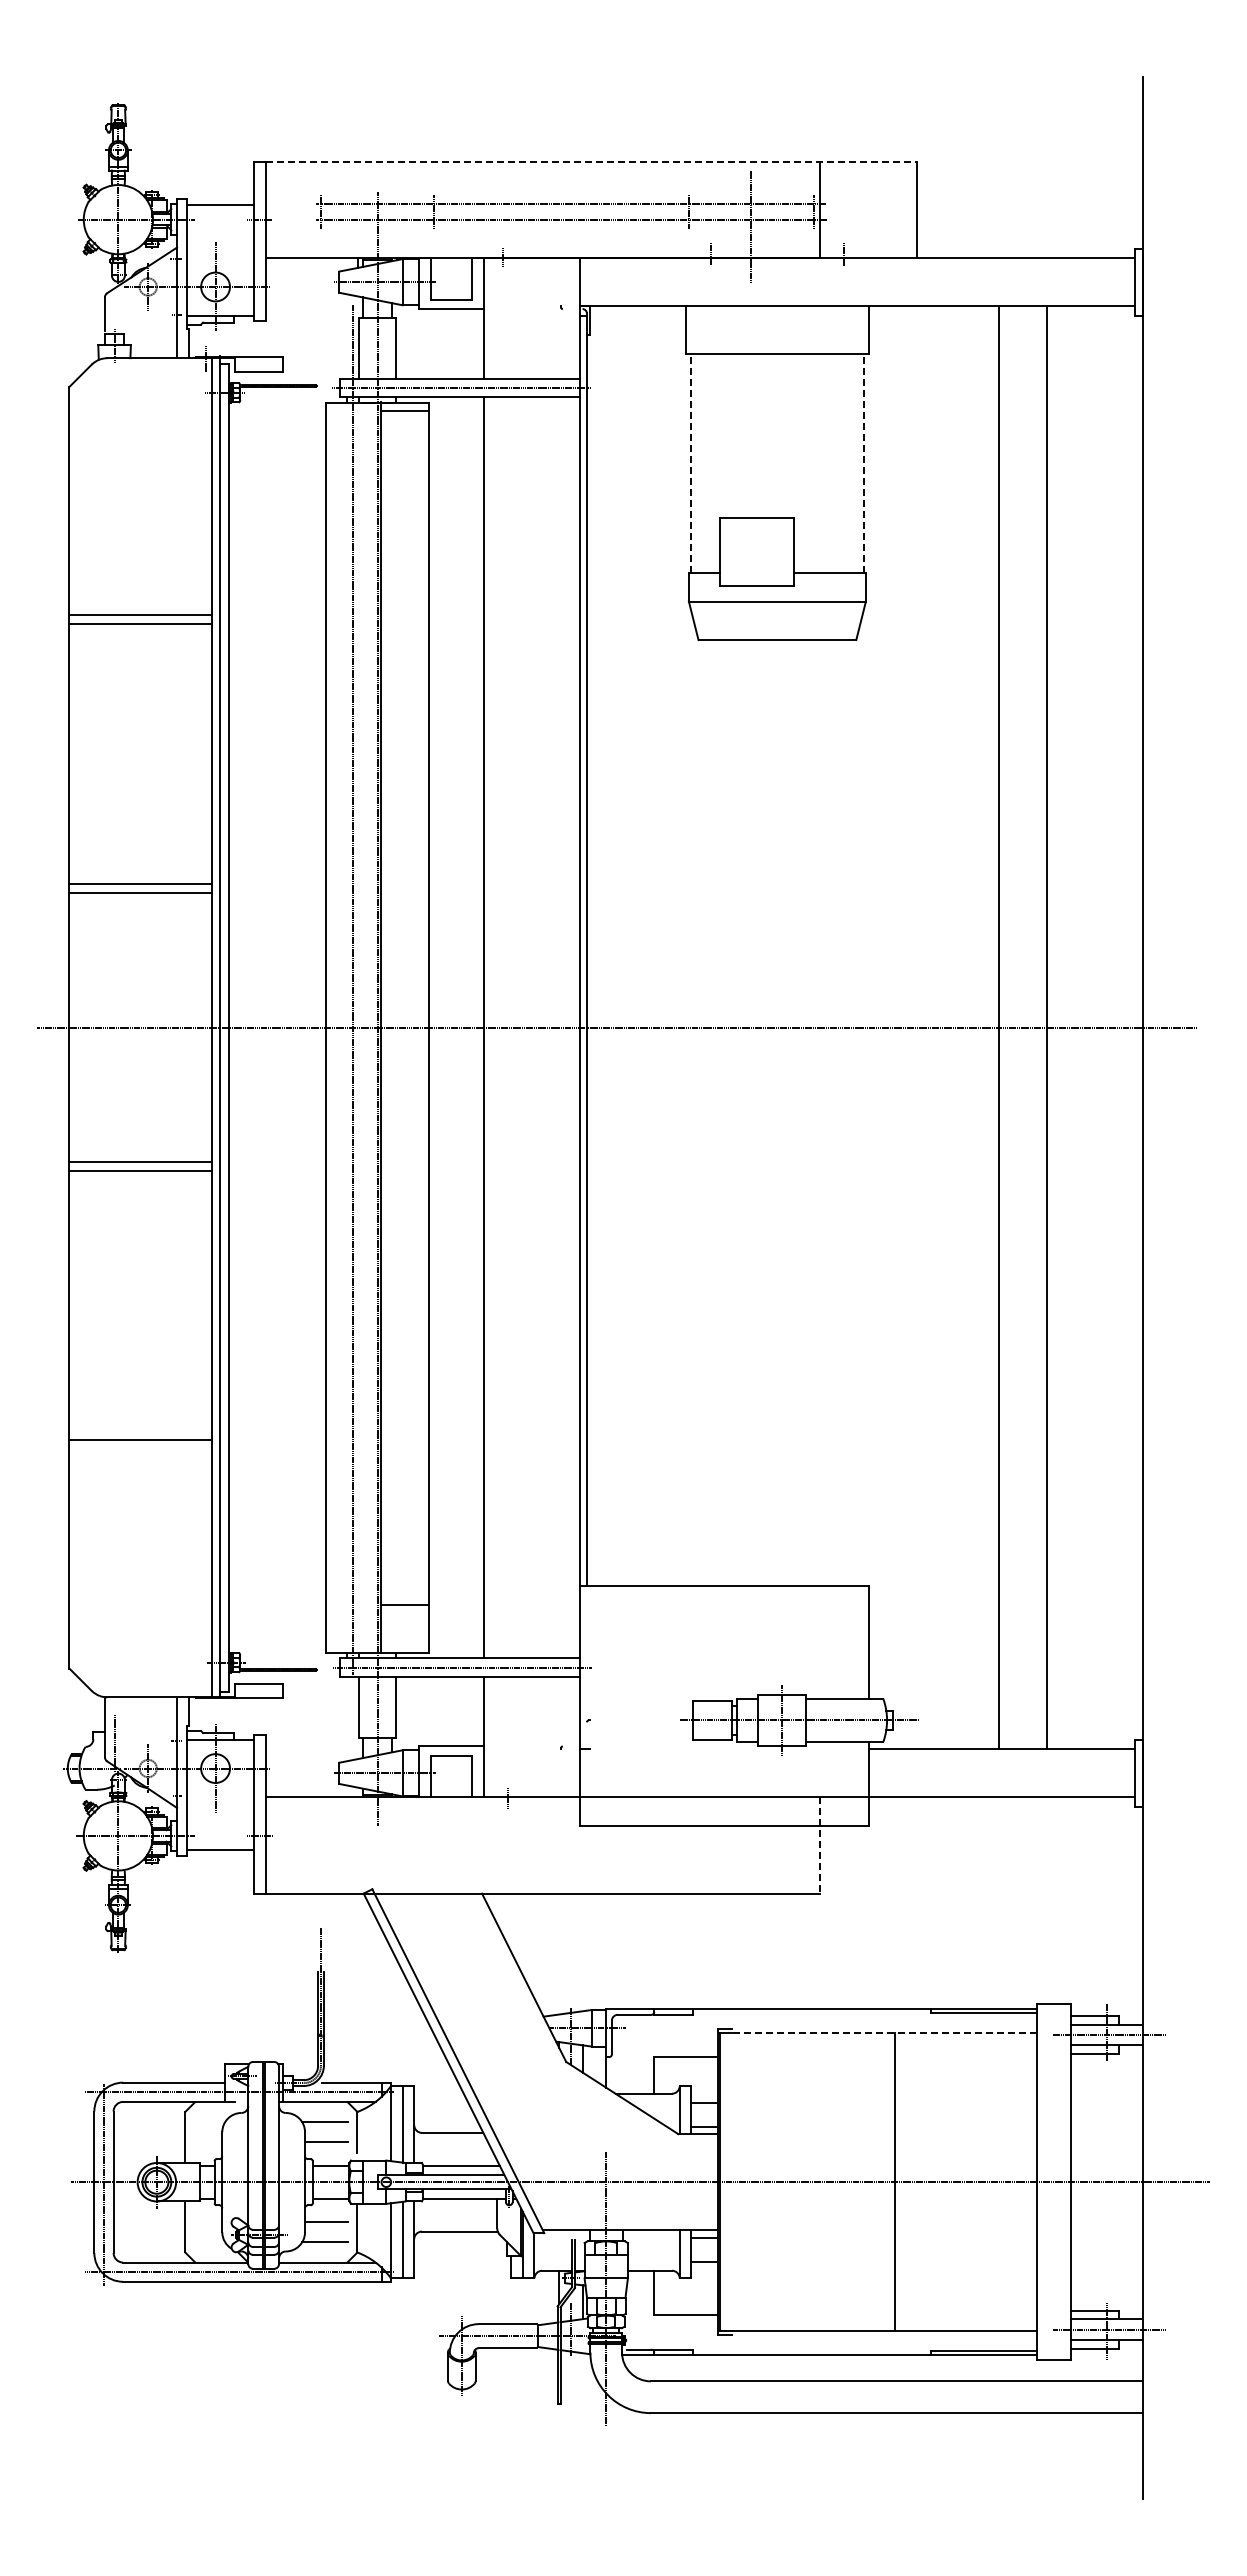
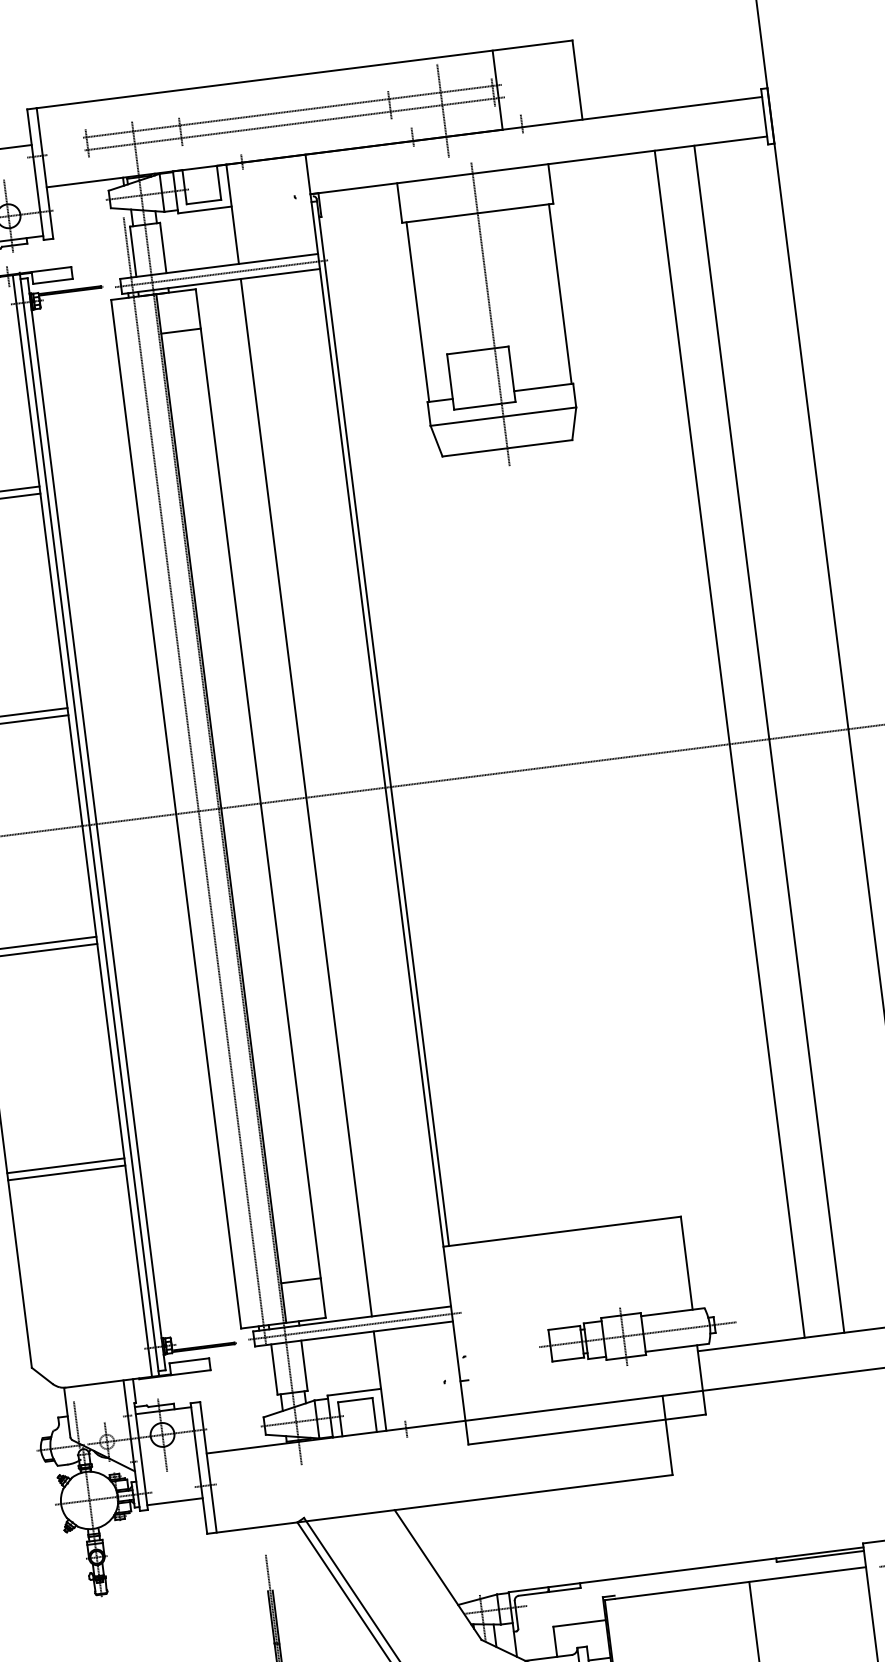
line: (591, 161) -> (304, 73), dashed -> solid
line: (404, 410) -> (181, 331), moved
line: (690, 463) -> (417, 312), dashed -> solid
line: (863, 463) -> (559, 294), dashed -> solid
line: (777, 476) -> (490, 313), added
line: (140, 1431) -> (65, 1165), added
line: (819, 1846) -> (667, 1436), dashed -> solid
line: (884, 2033) -> (740, 1583), dashed -> solid

